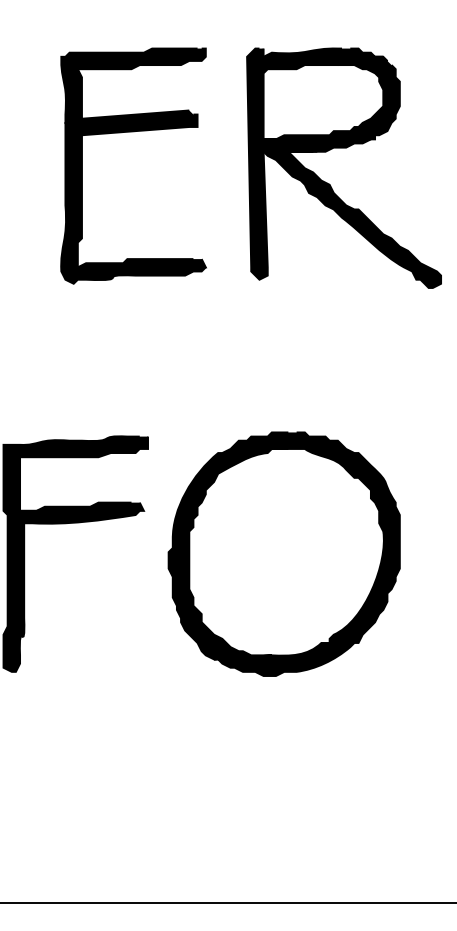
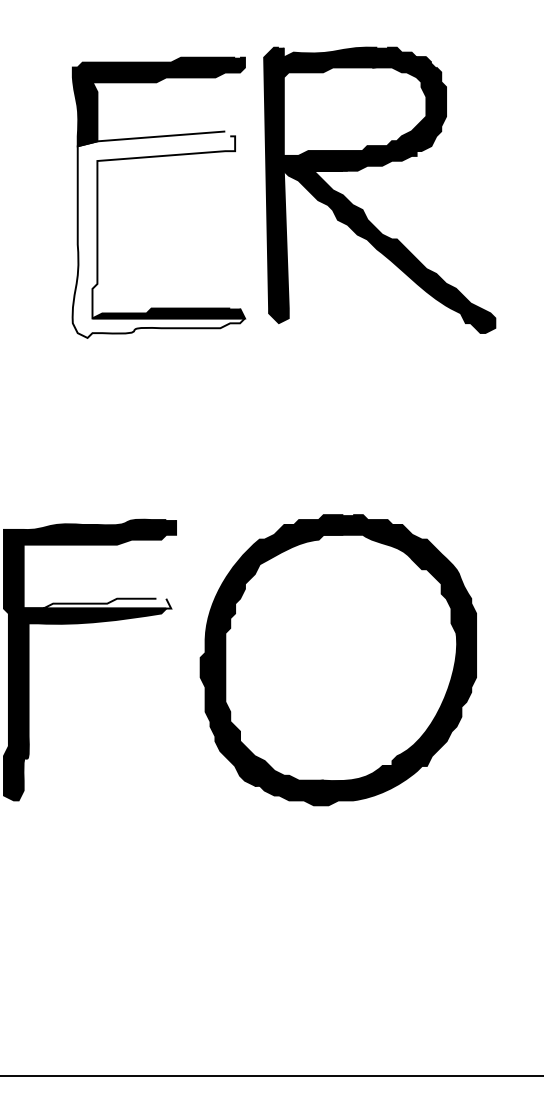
part: (343, 148) -> (379, 166), moved
fill: (133, 196) -> (158, 234), removed
fill: (82, 506) -> (97, 603), removed

